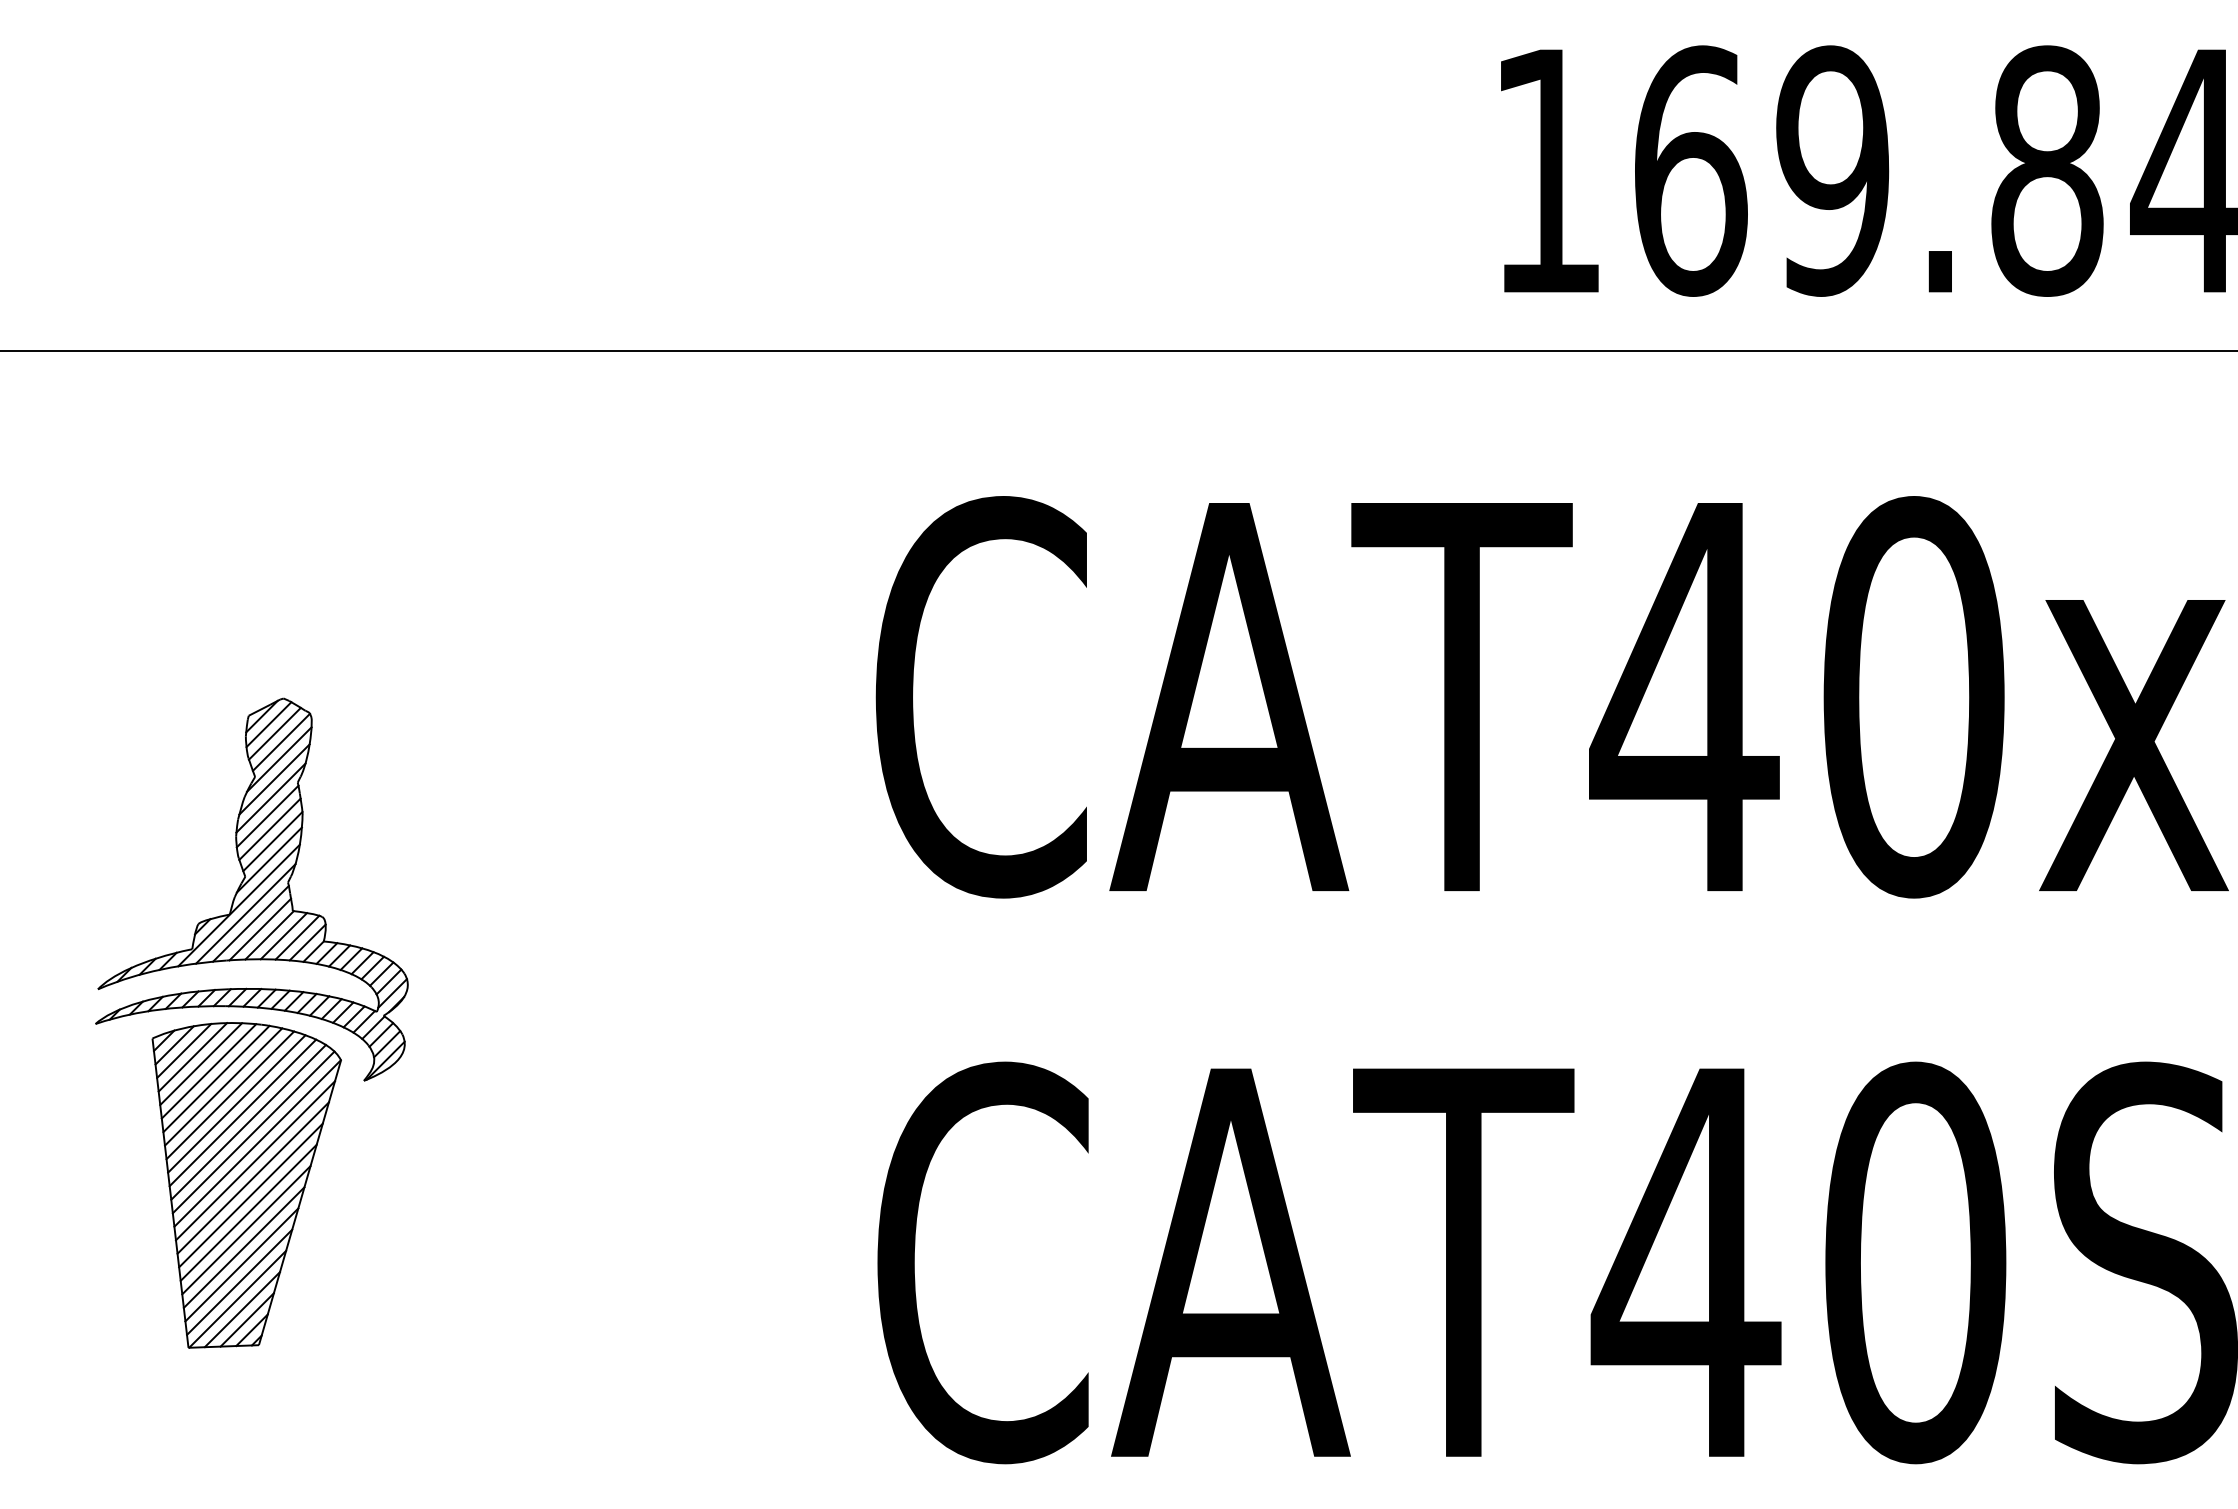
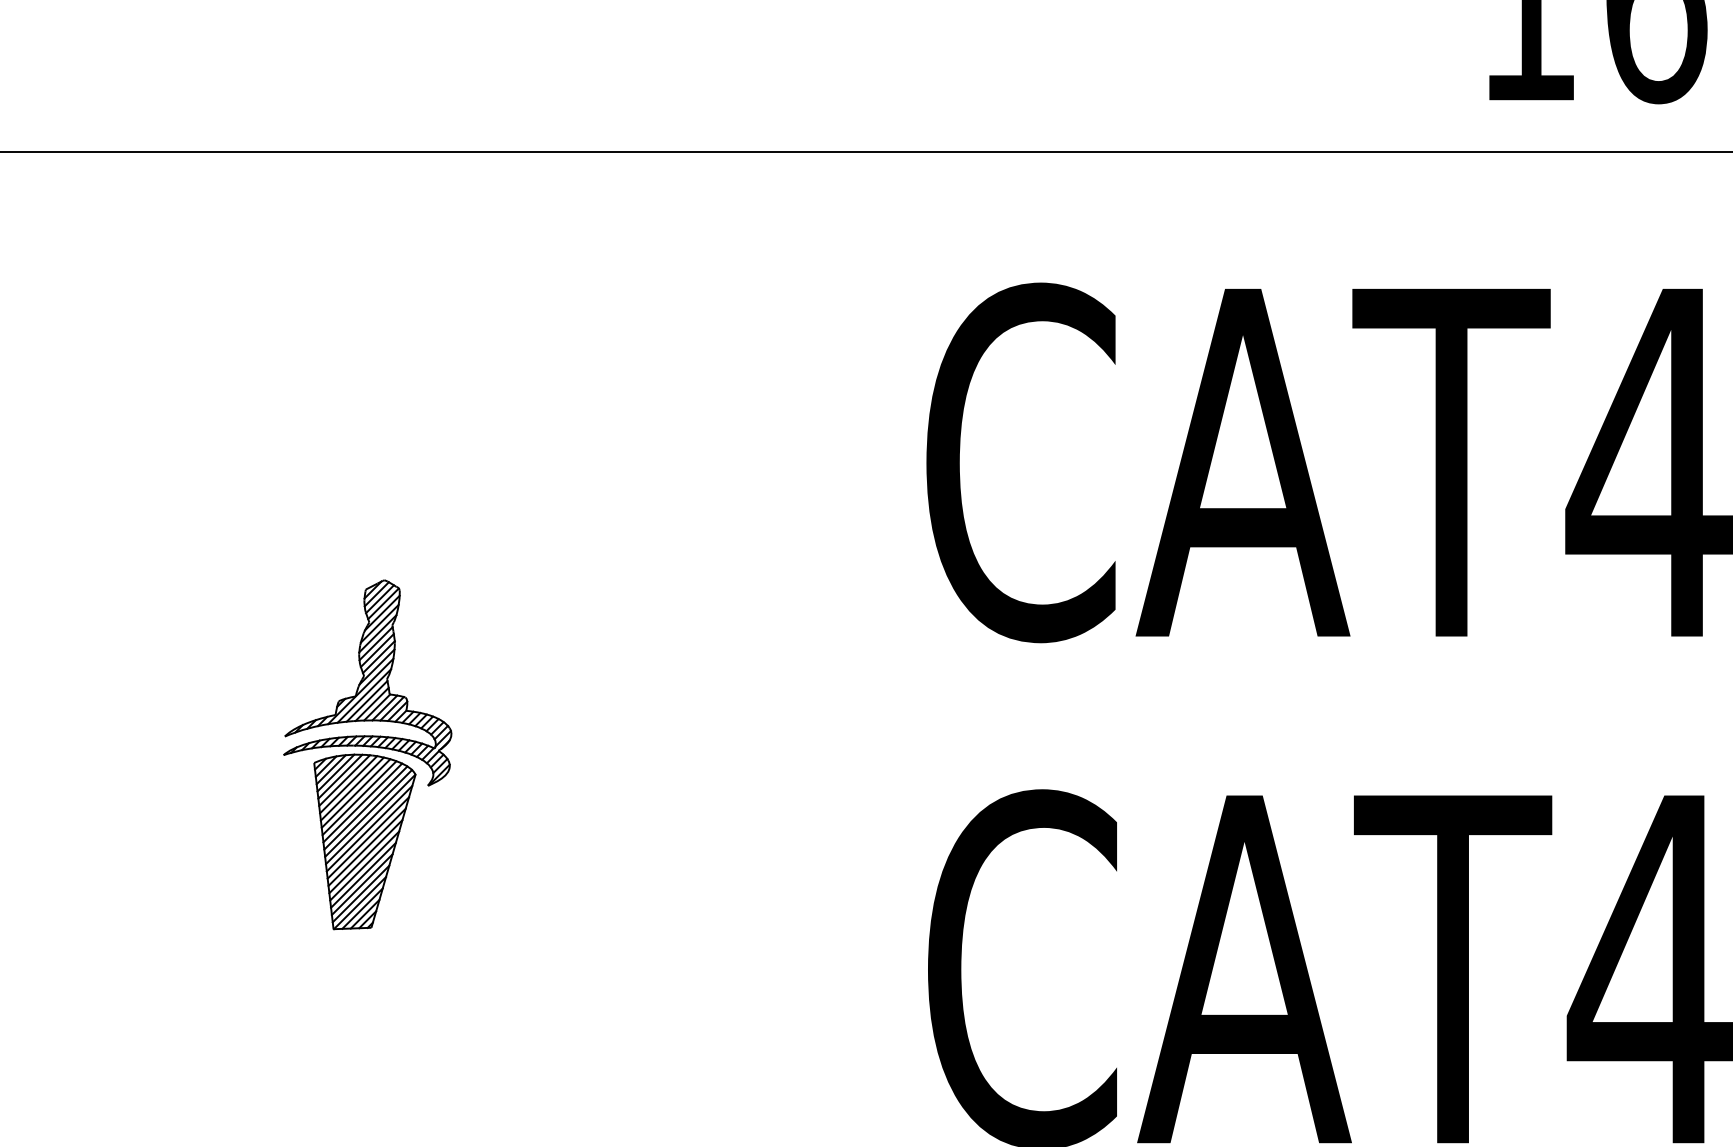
part: (251, 1022) -> (367, 754), size x0.6

